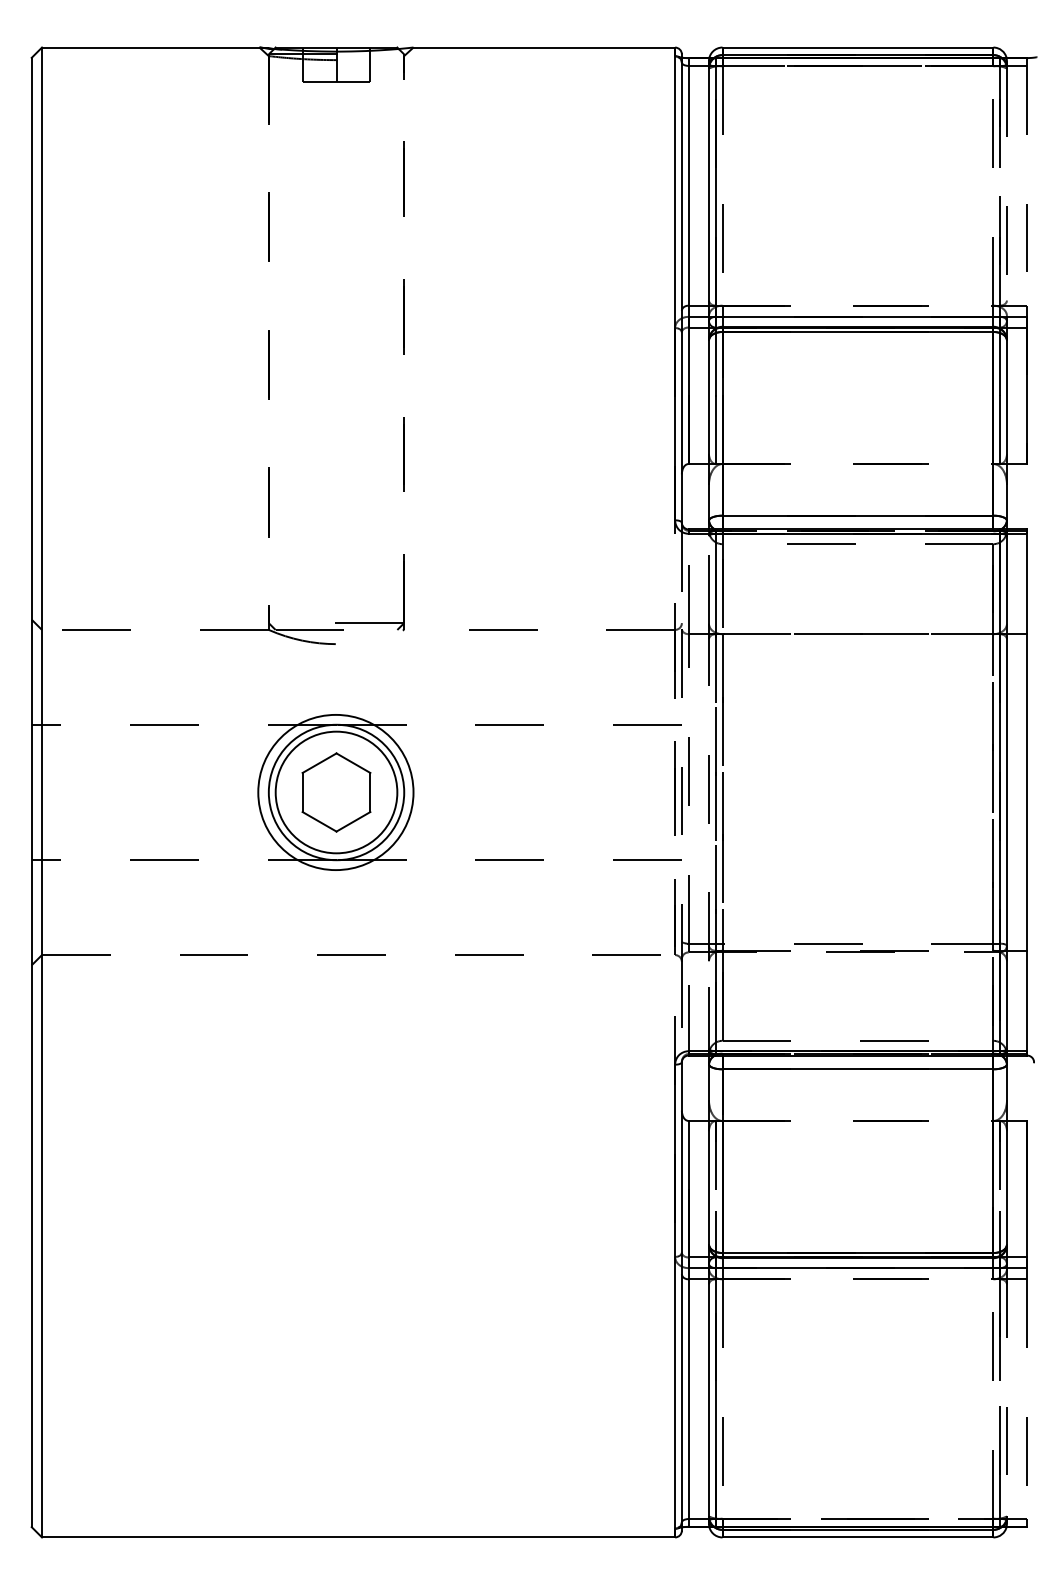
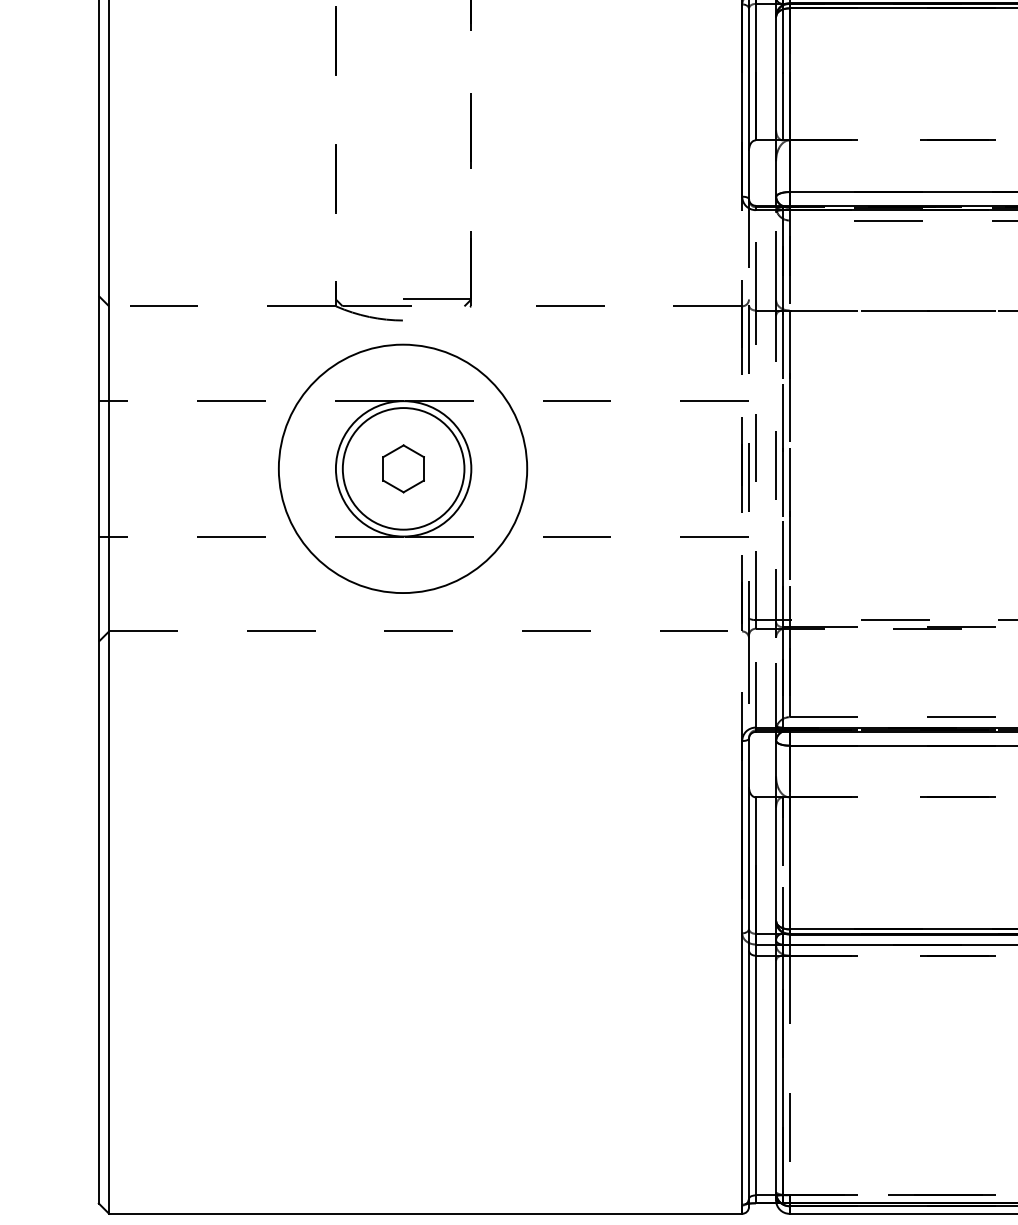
circle: (335, 792) -> (402, 468), size x1.6
part: (336, 792) -> (403, 468), size x0.6

